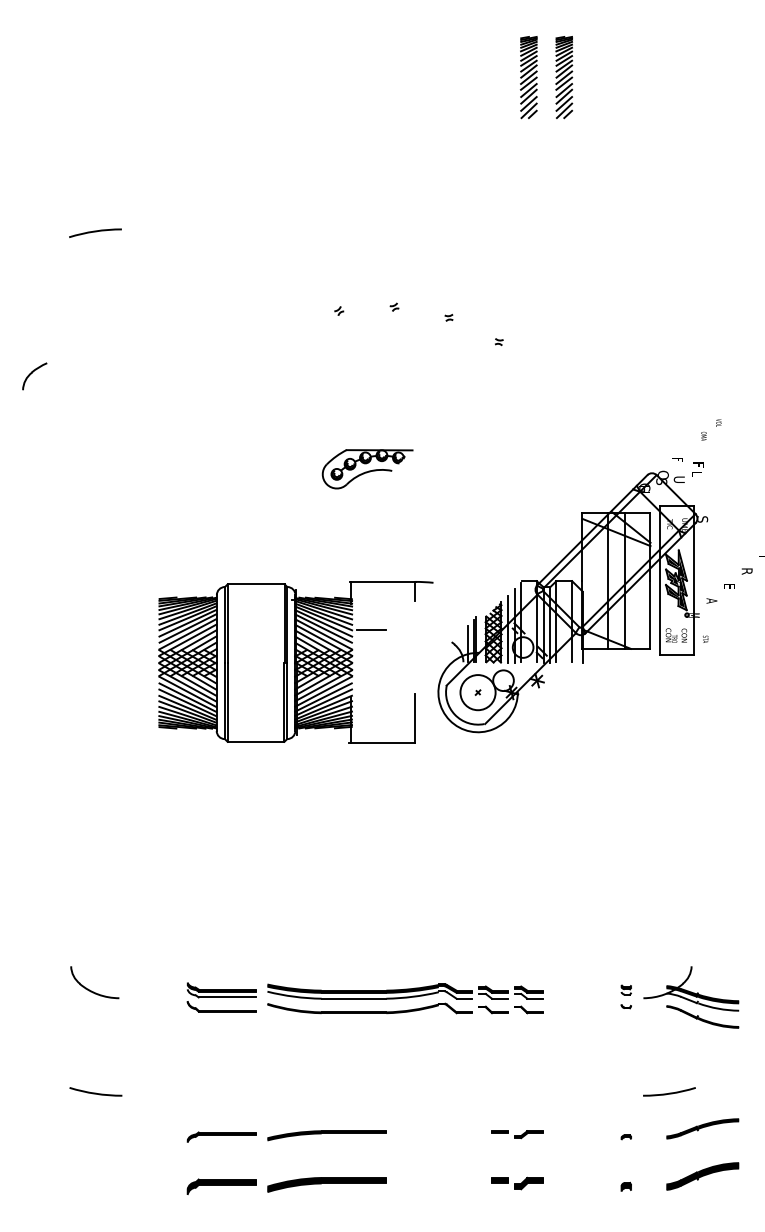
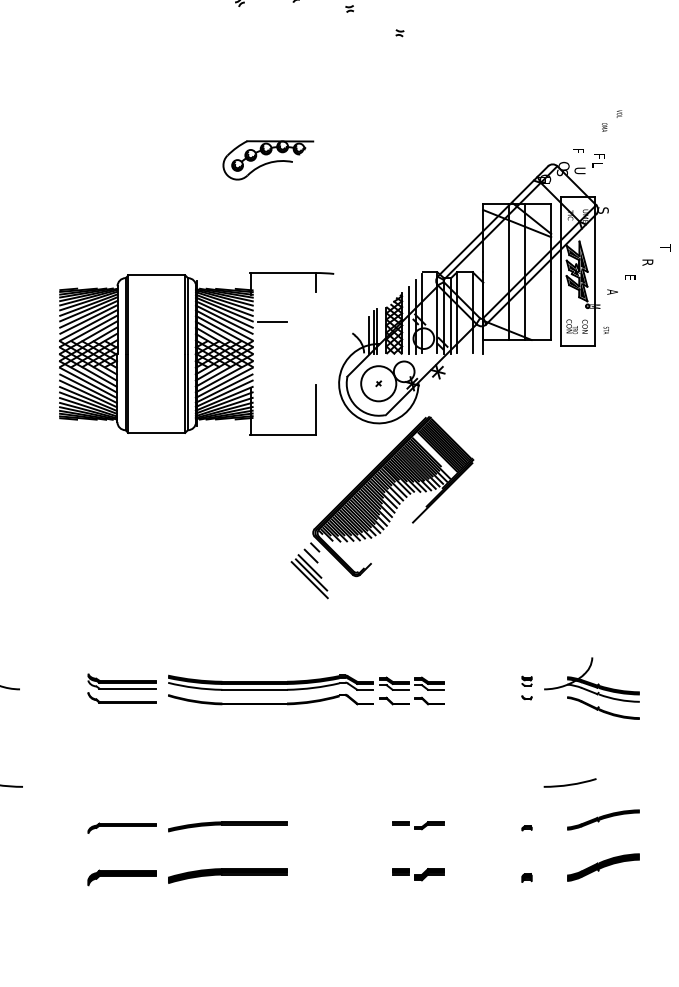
part: (481, 815) -> (382, 506), added

